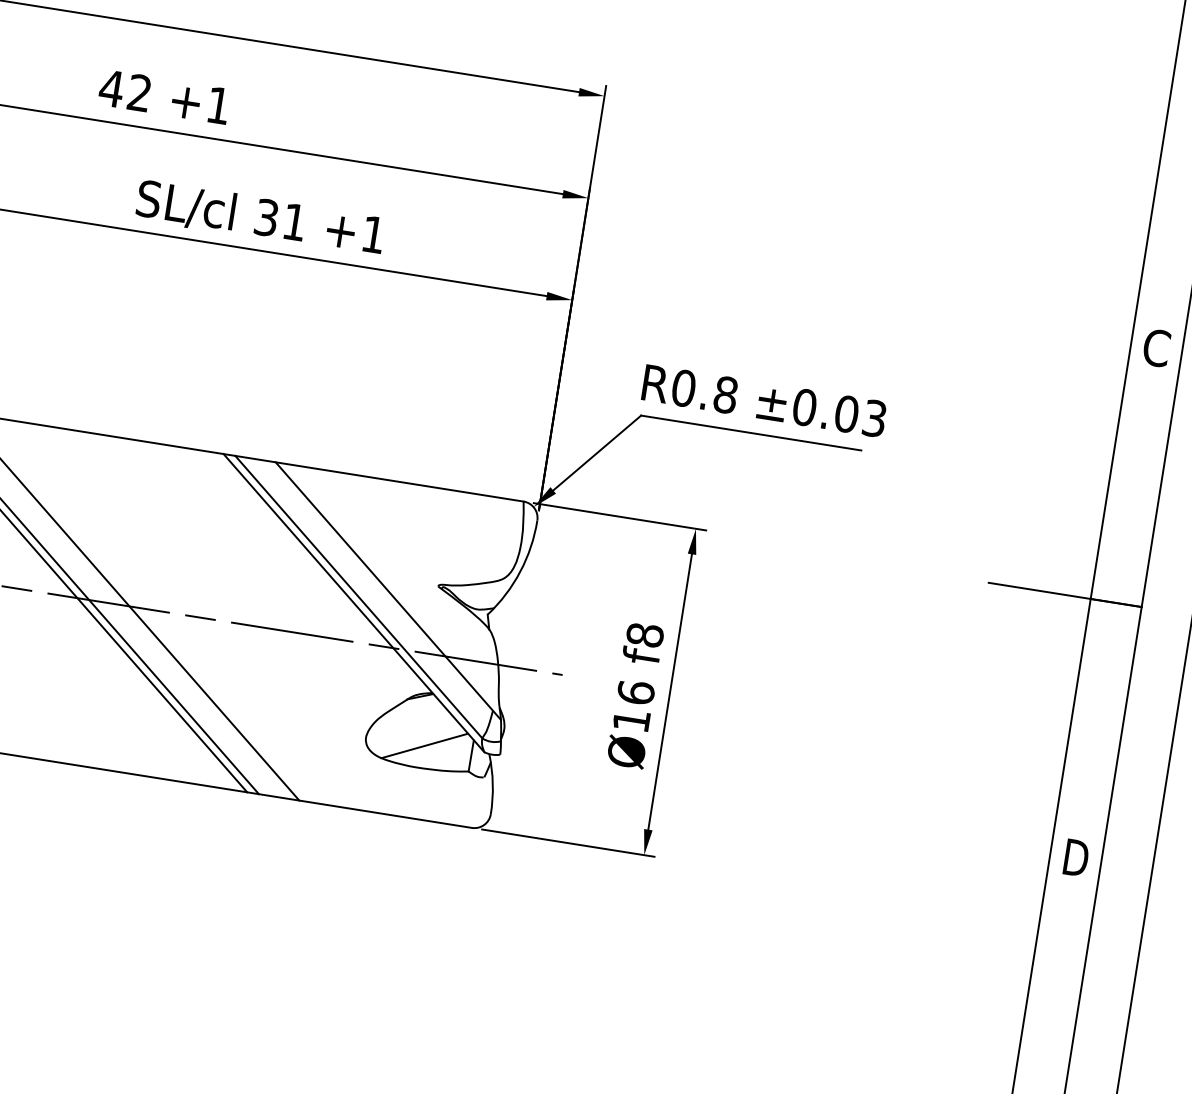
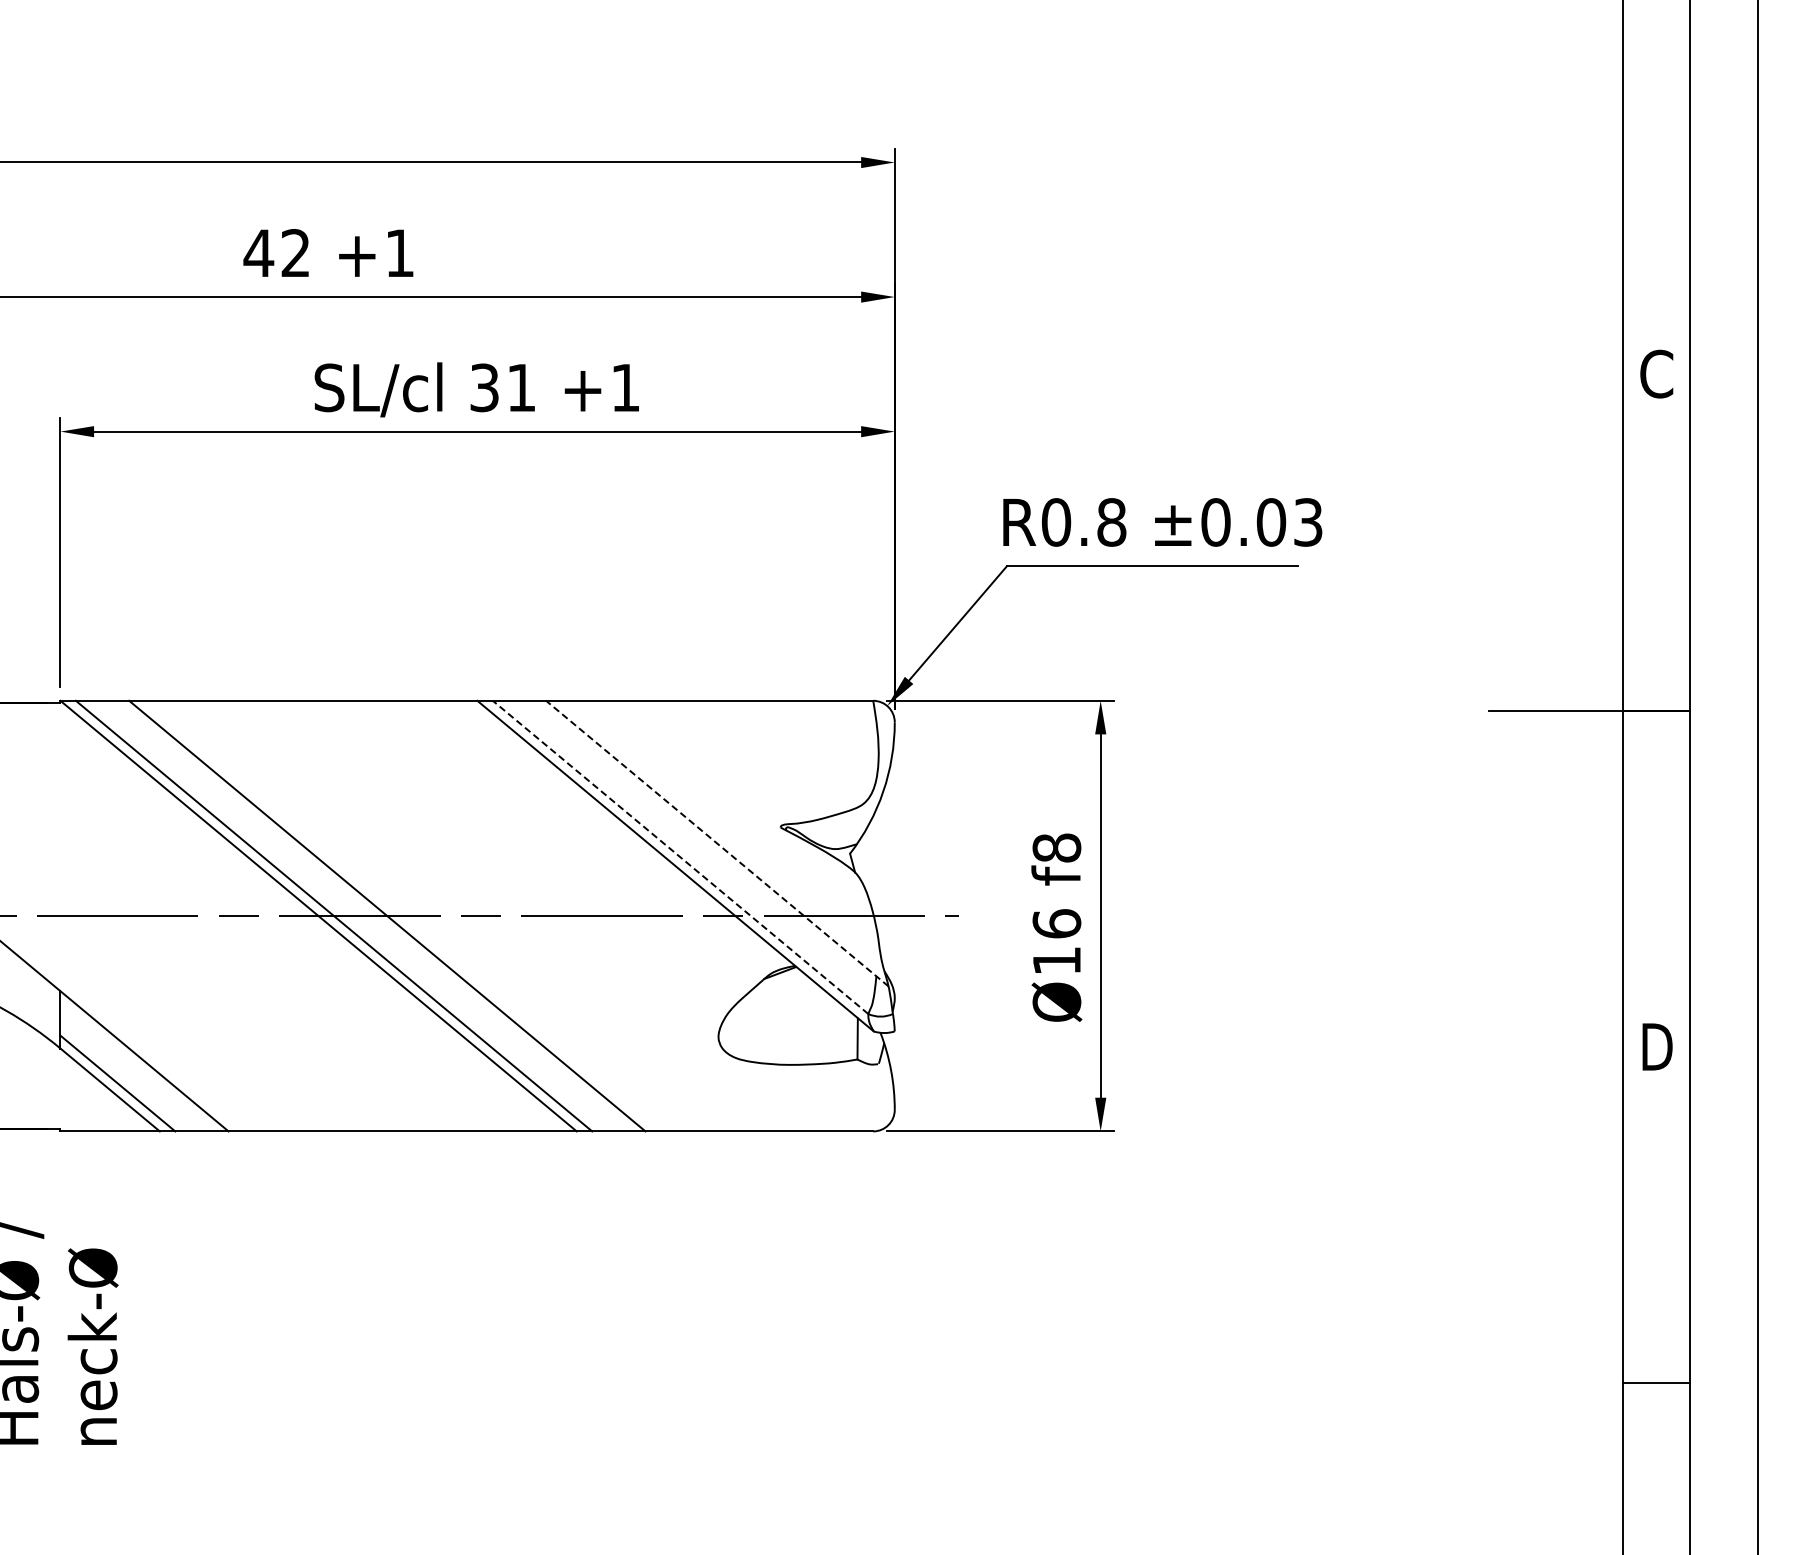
line: (388, 591) -> (717, 843), solid -> dashed
line: (358, 597) -> (680, 857), solid -> dashed
line: (424, 745) -> (795, 1035), removed

